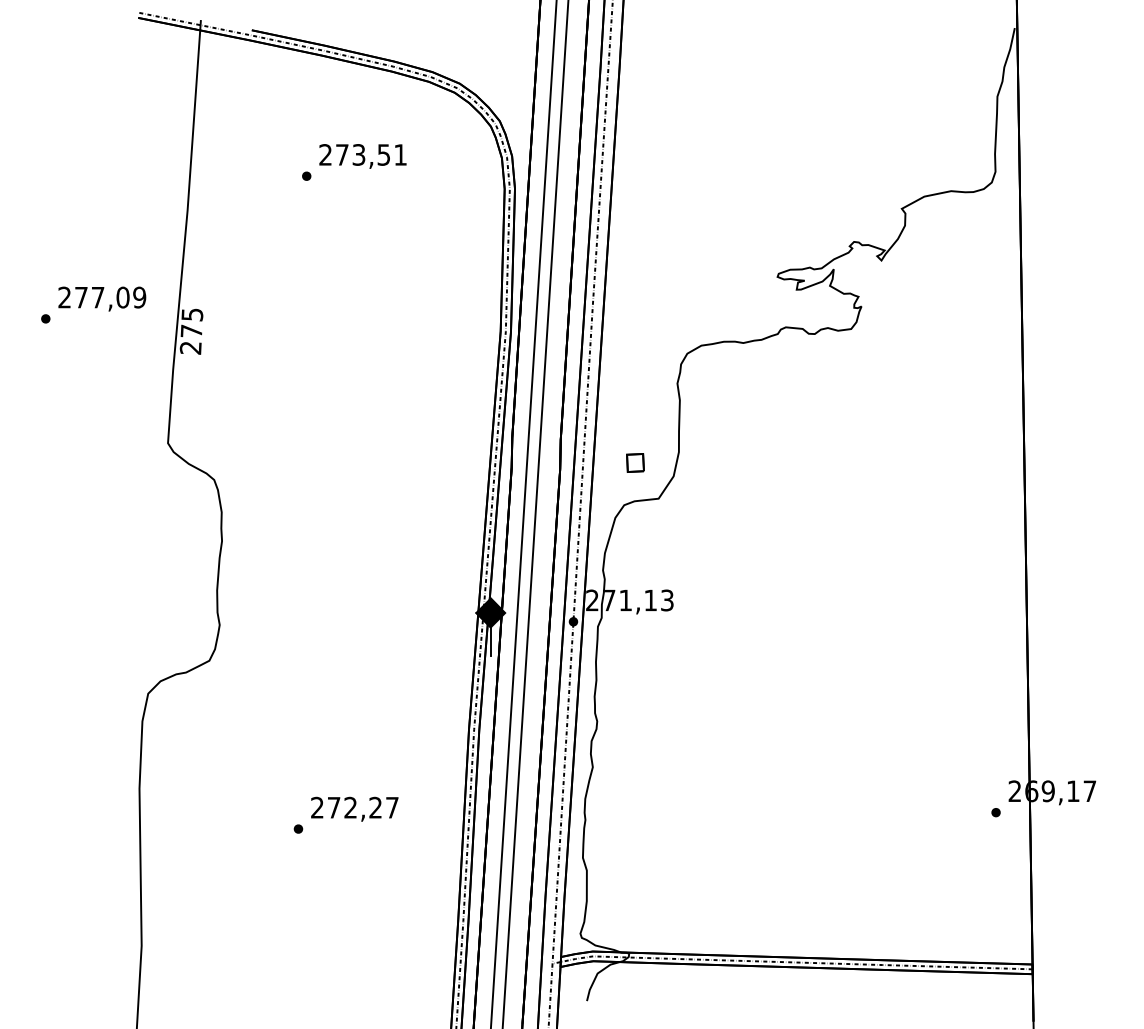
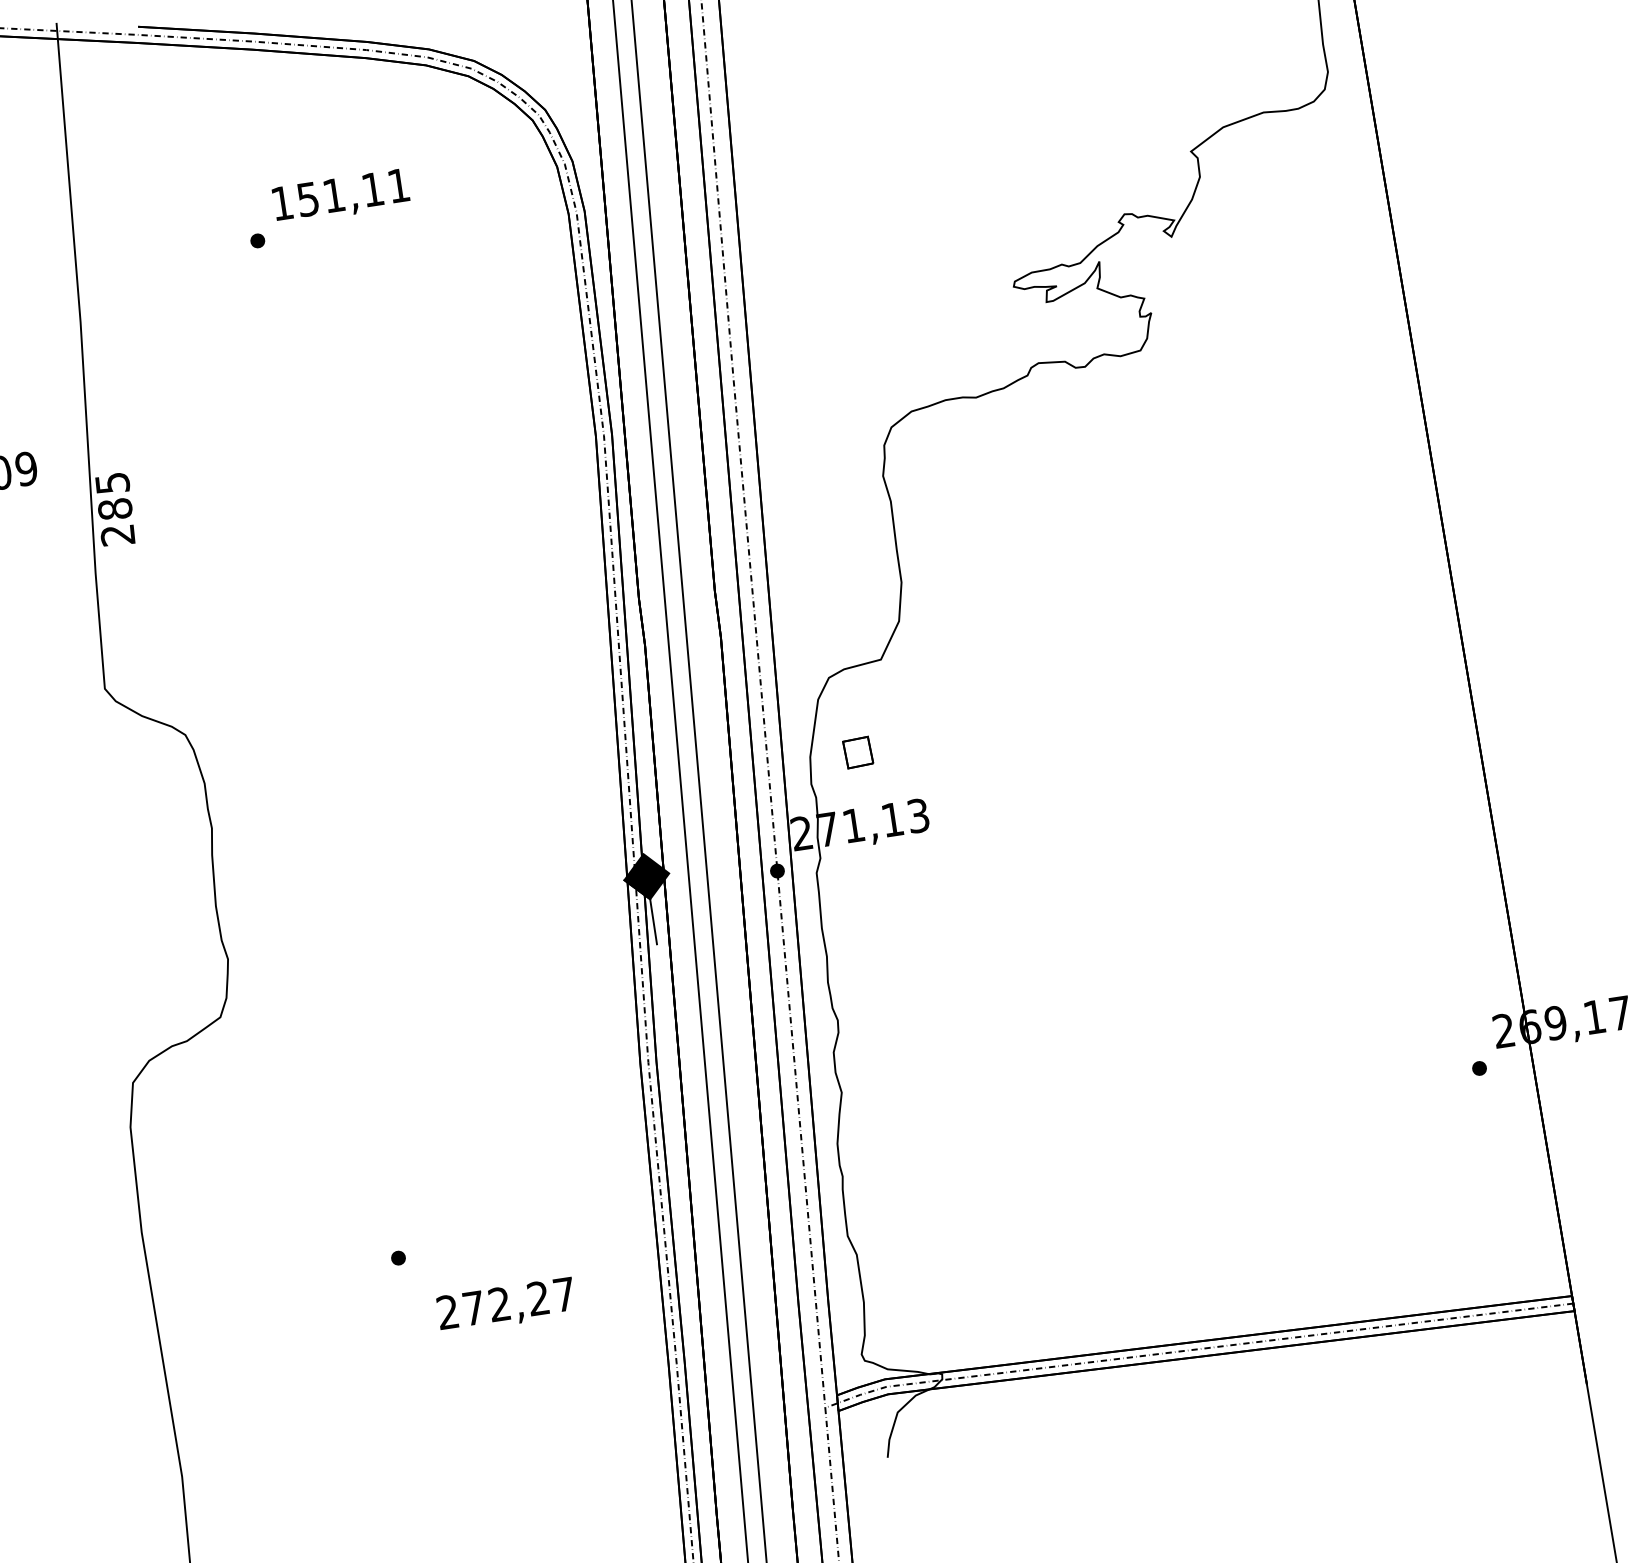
text: (354, 154) -> (326, 195), 273,51 -> 151,11
text: (191, 331) -> (115, 509), 275 -> 285
part: (635, 462) -> (858, 751), moved
text: (354, 808) -> (505, 1304), moved

